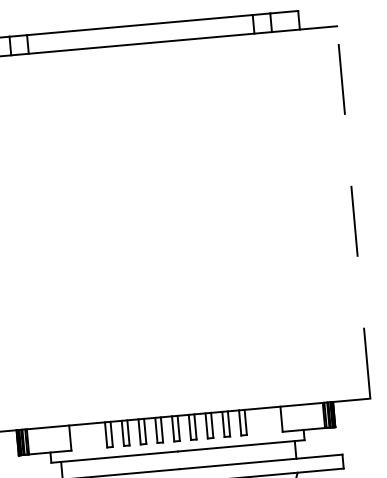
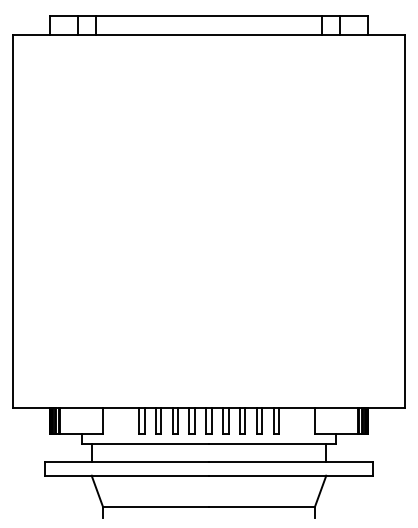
line: (353, 212) -> (405, 221), dashed -> solid

